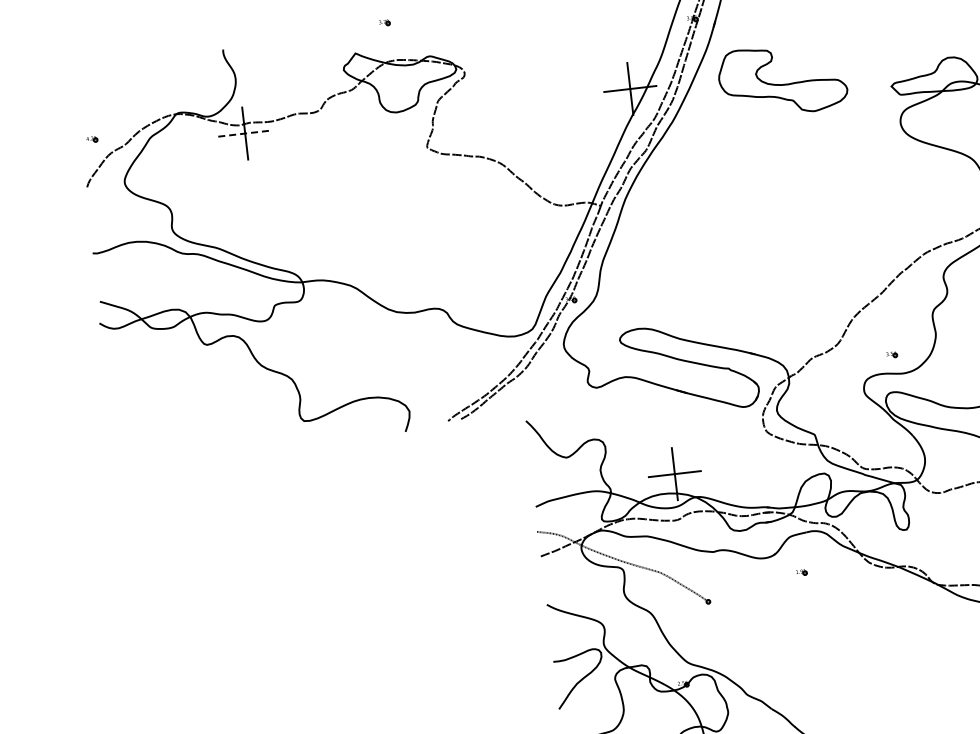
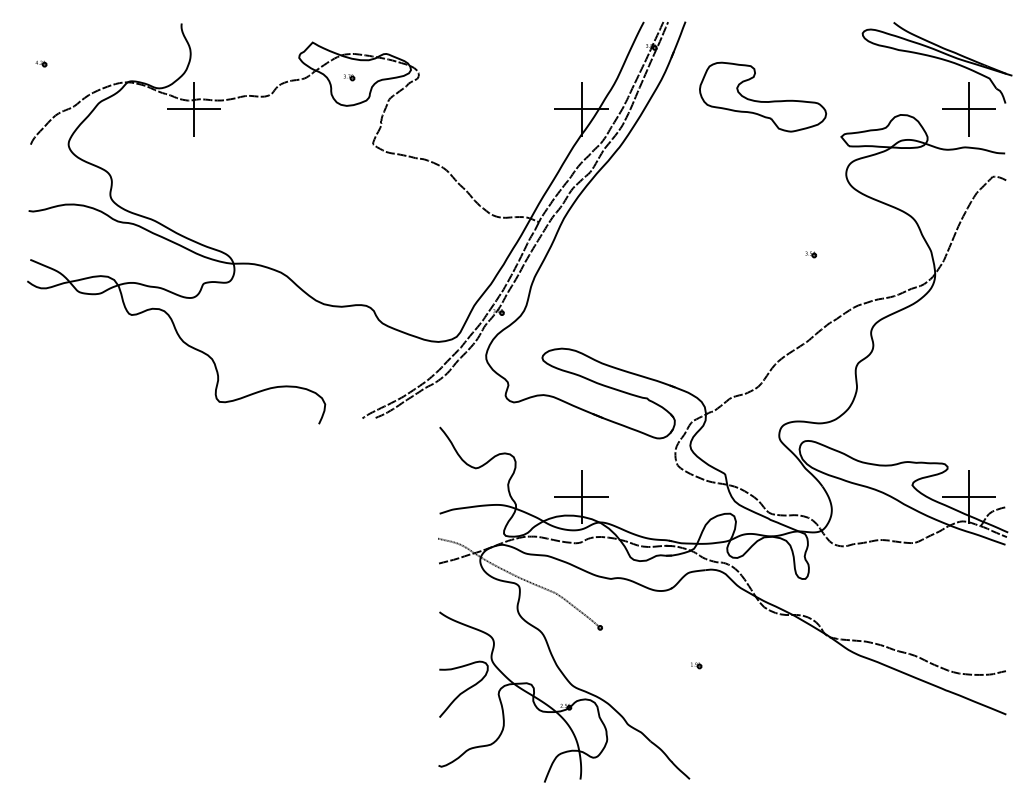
part: (384, 22) -> (349, 77), moved
part: (783, 79) -> (763, 96), moved
line: (244, 133) -> (193, 109), dashed -> solid
part: (92, 139) -> (41, 63), moved
part: (892, 354) -> (811, 254), moved
part: (801, 572) -> (696, 665), moved

